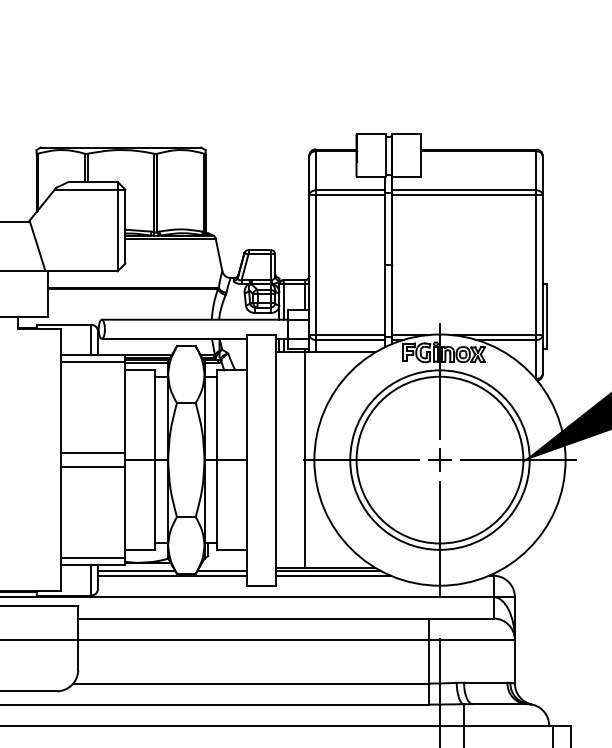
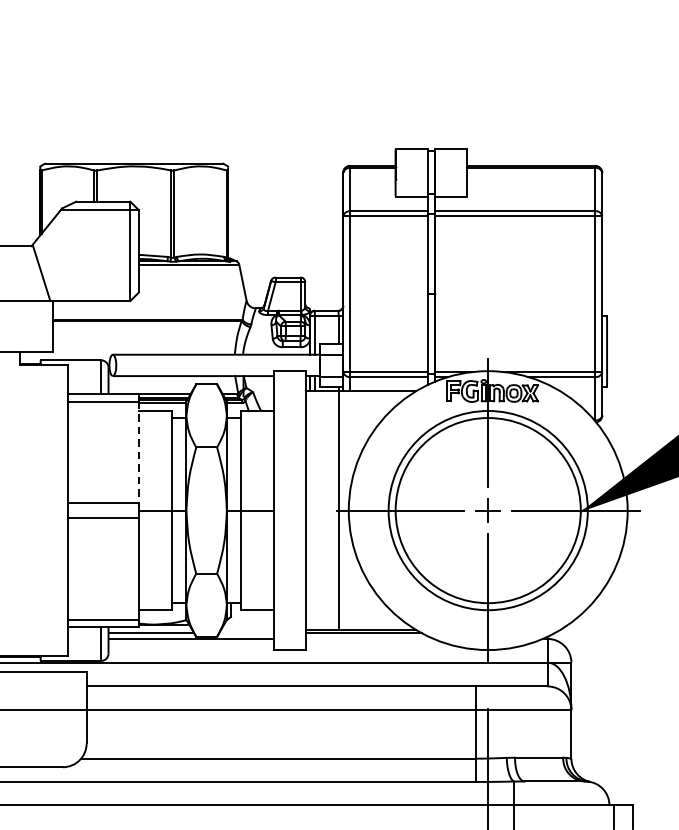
line: (125, 407) -> (139, 452), solid -> dashed
line: (222, 570) -> (246, 633), removed
line: (333, 575) -> (370, 638), removed

